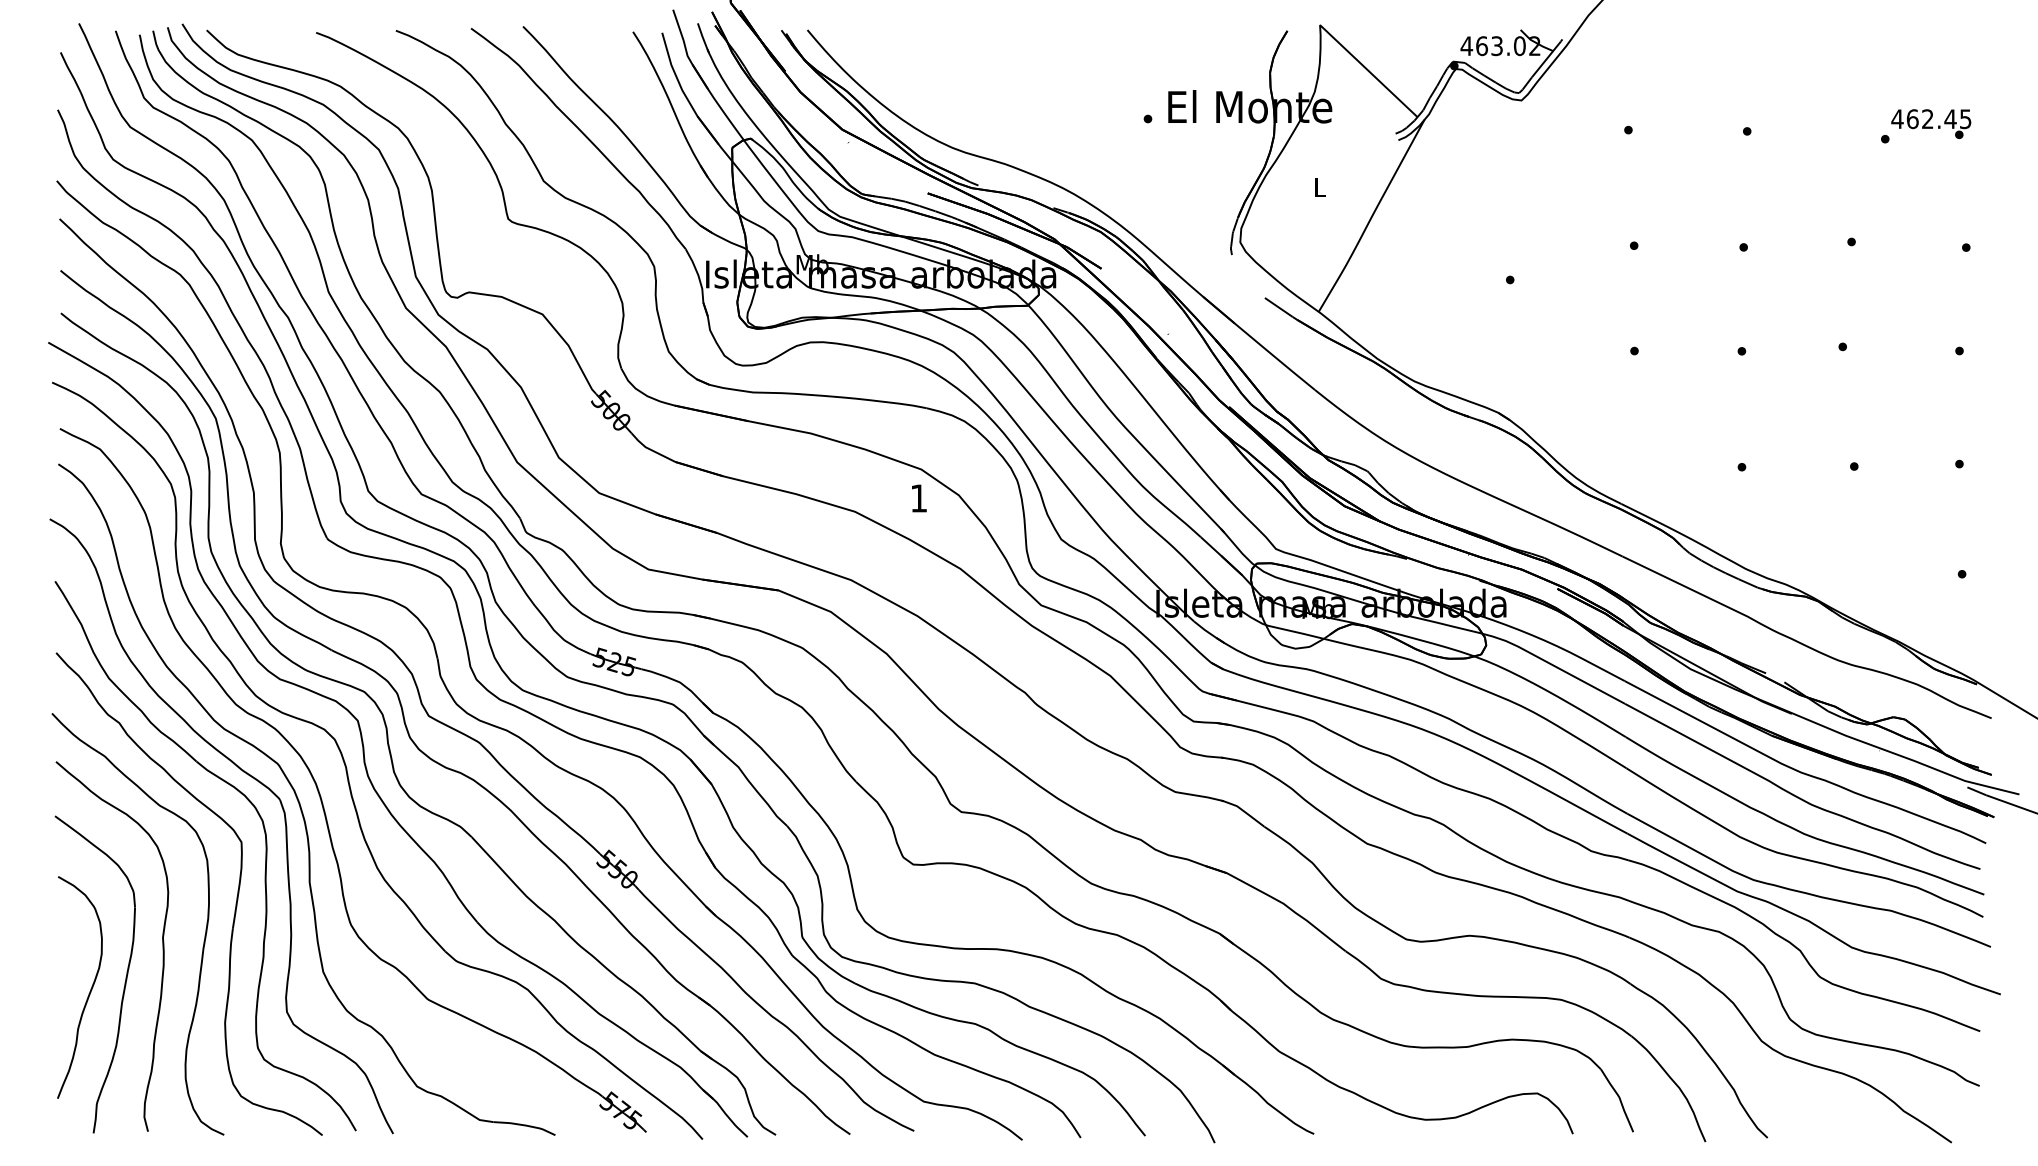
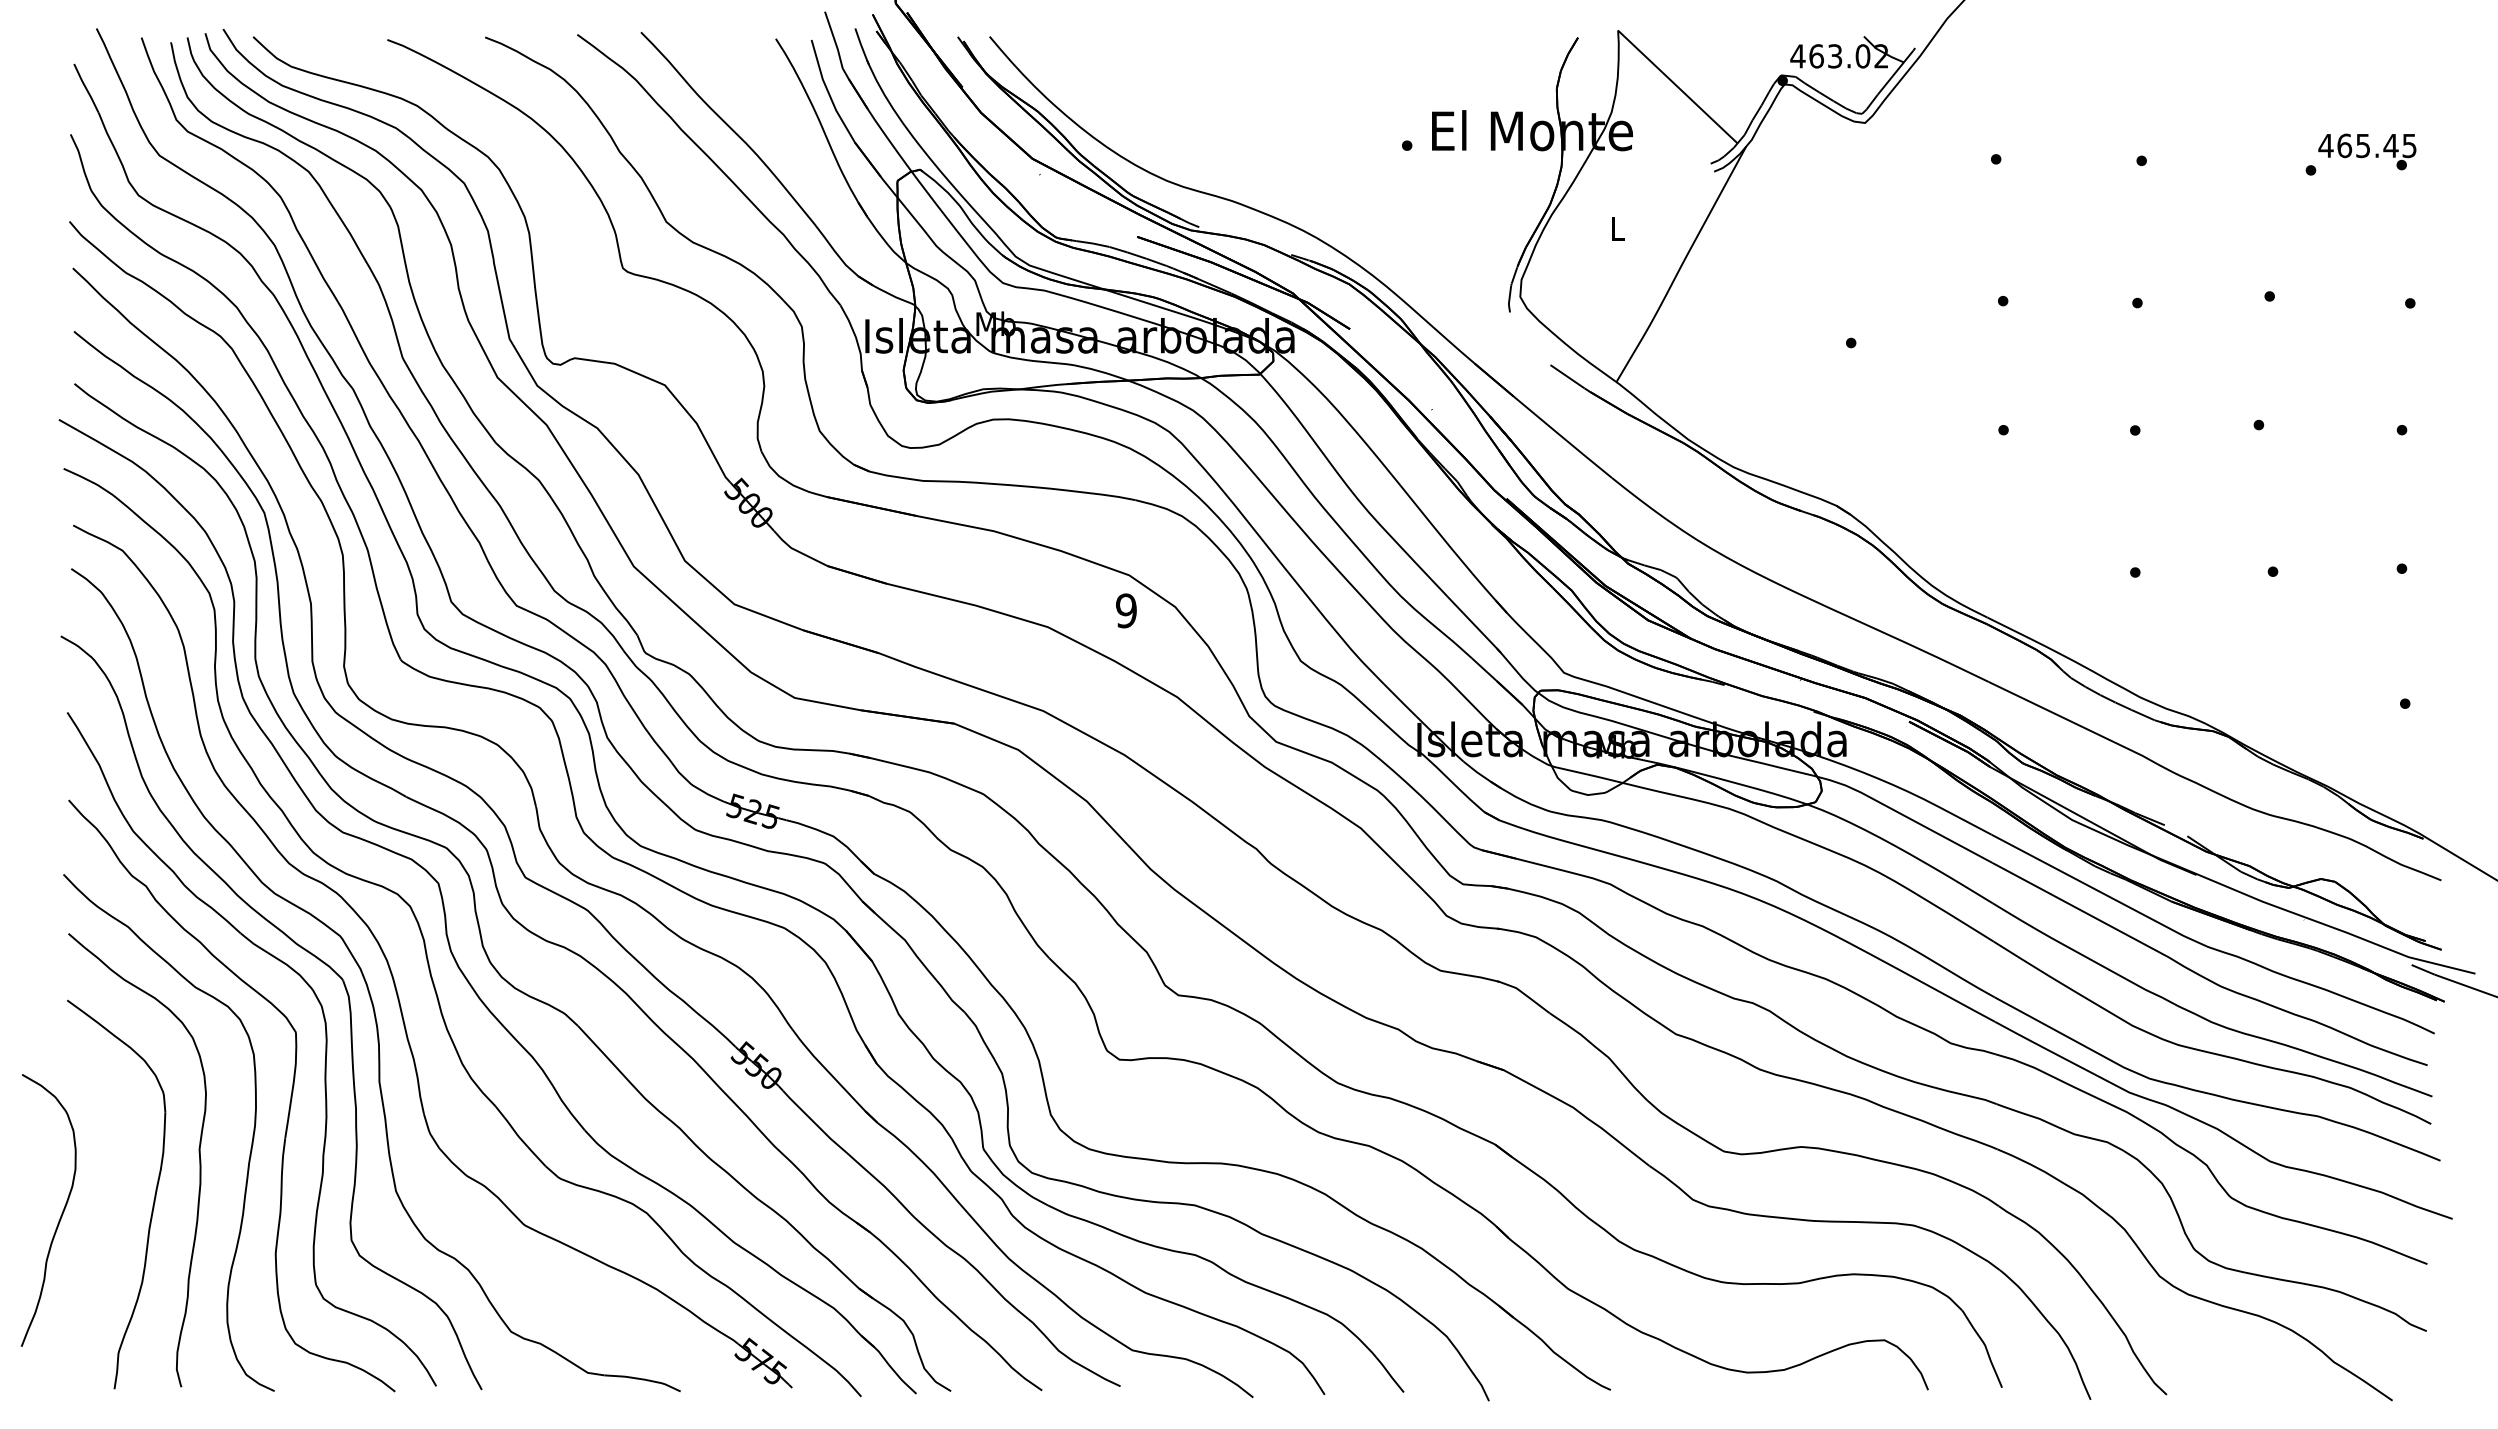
text: (1927, 118) -> (2362, 145), 462.45 -> 465.45
text: (919, 498) -> (1126, 610), 1 -> 9
curve: (89, 991) -> (60, 1215), moved

